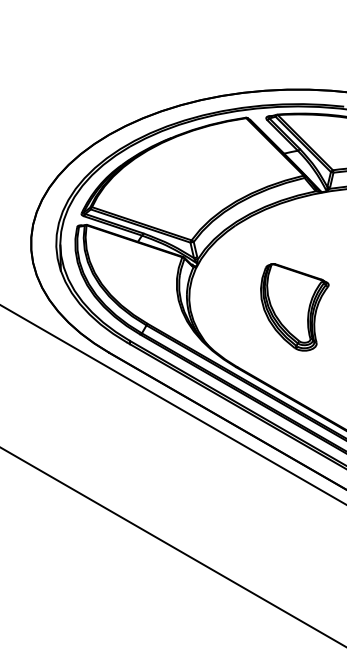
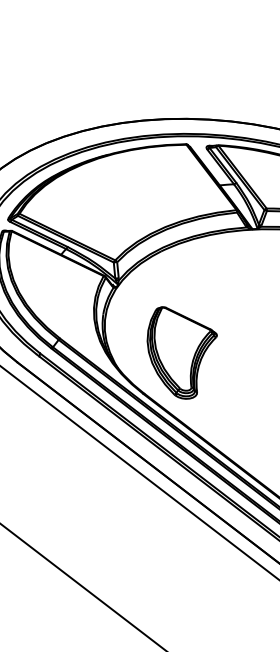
part: (294, 307) -> (179, 353), moved

